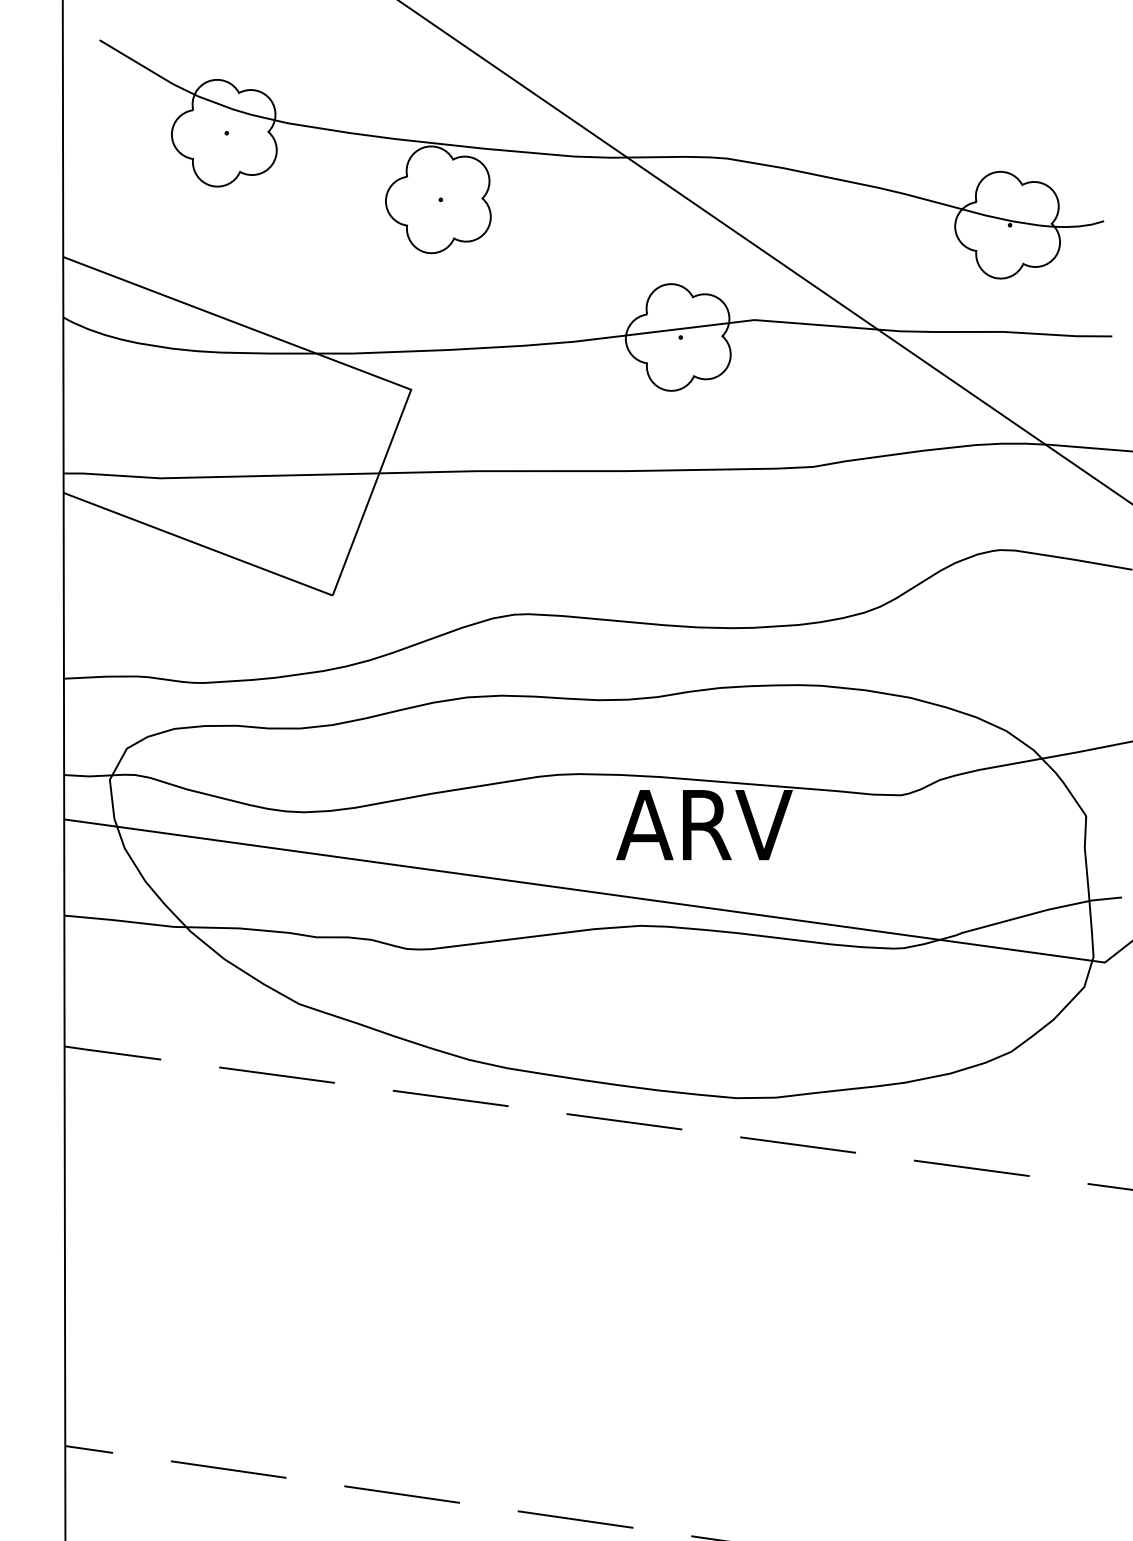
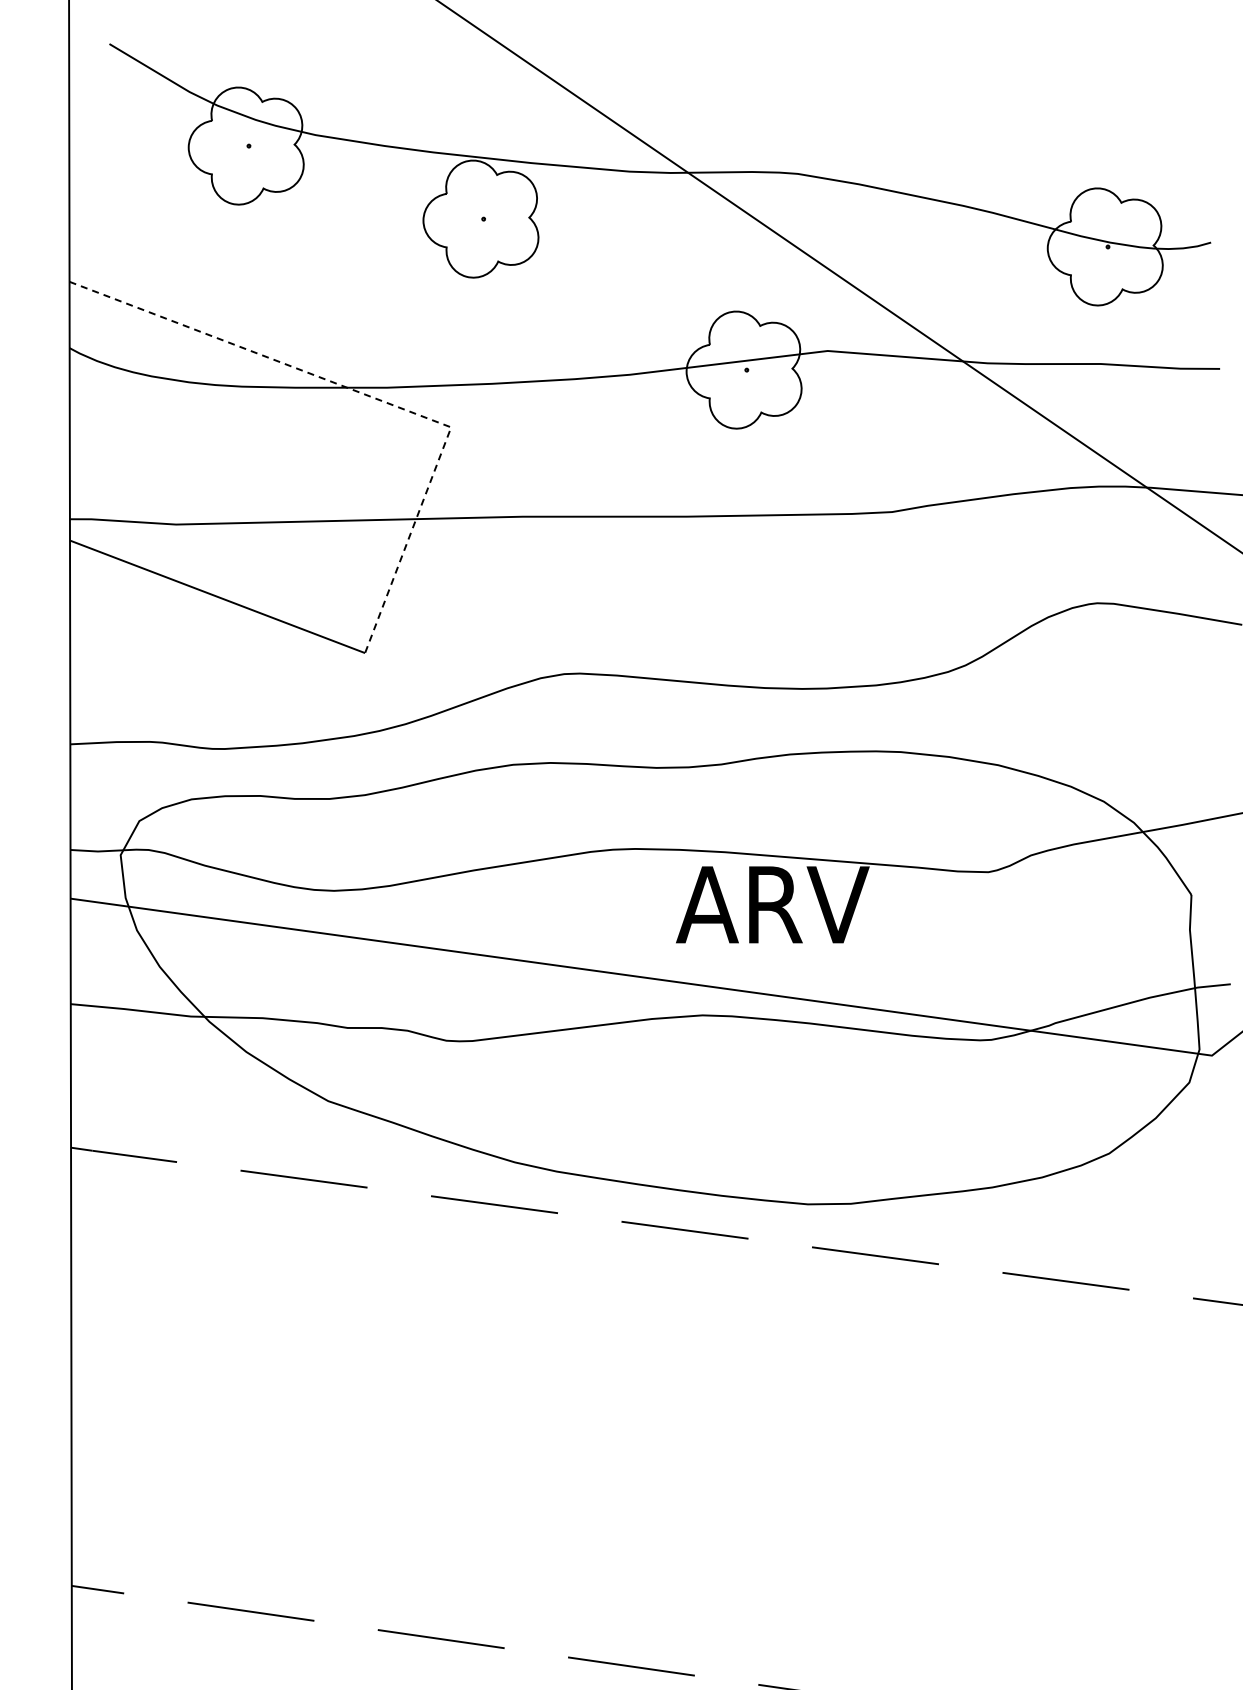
line: (340, 362) -> (373, 397), solid -> dashed

